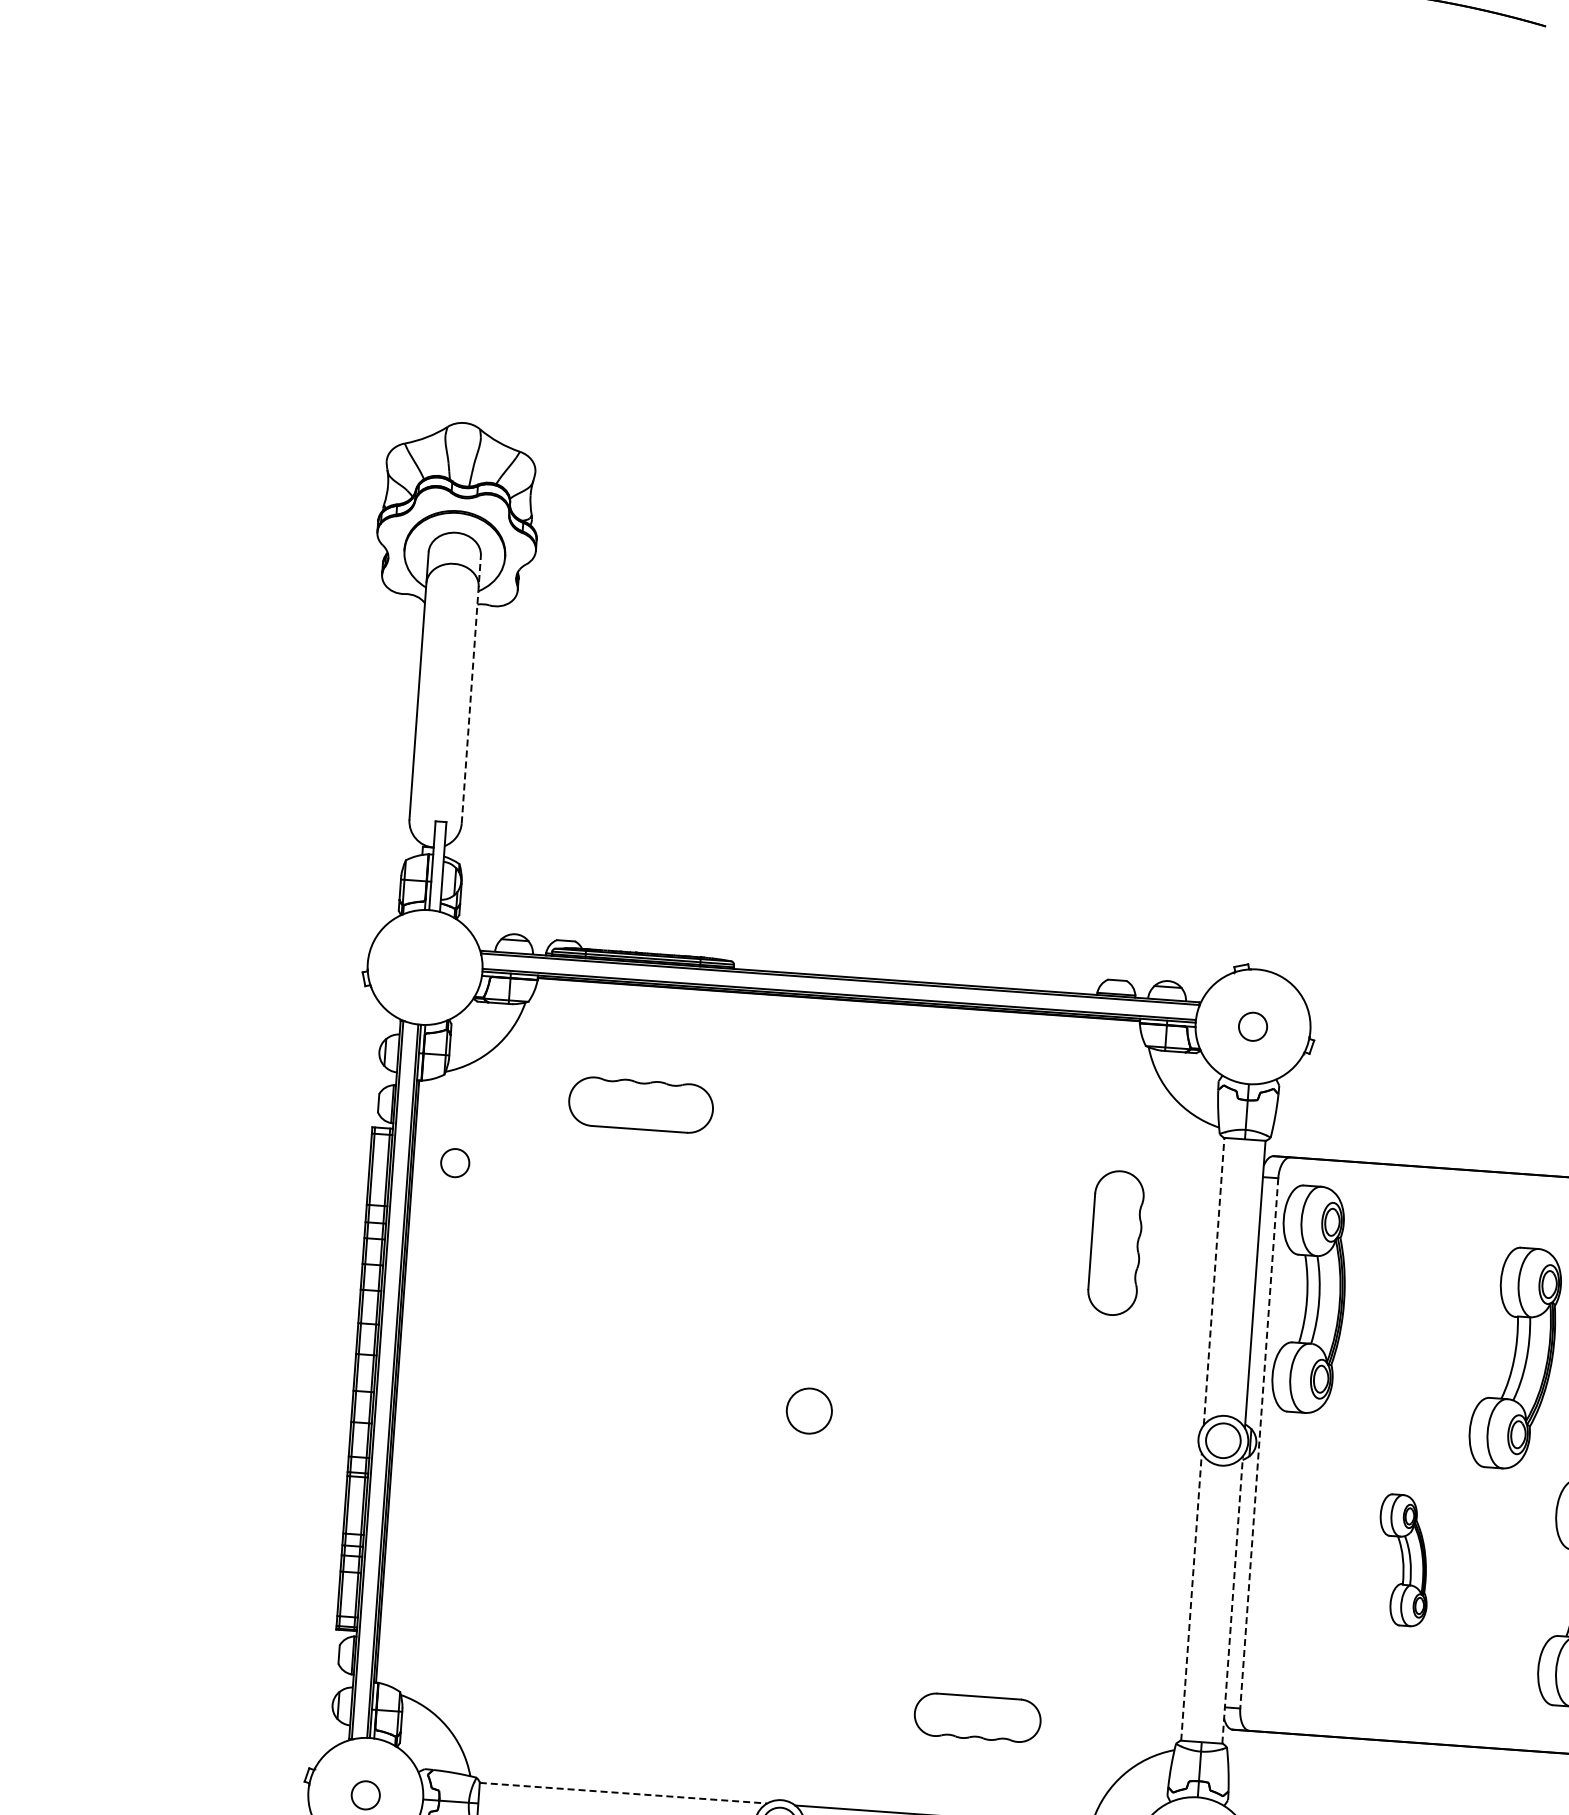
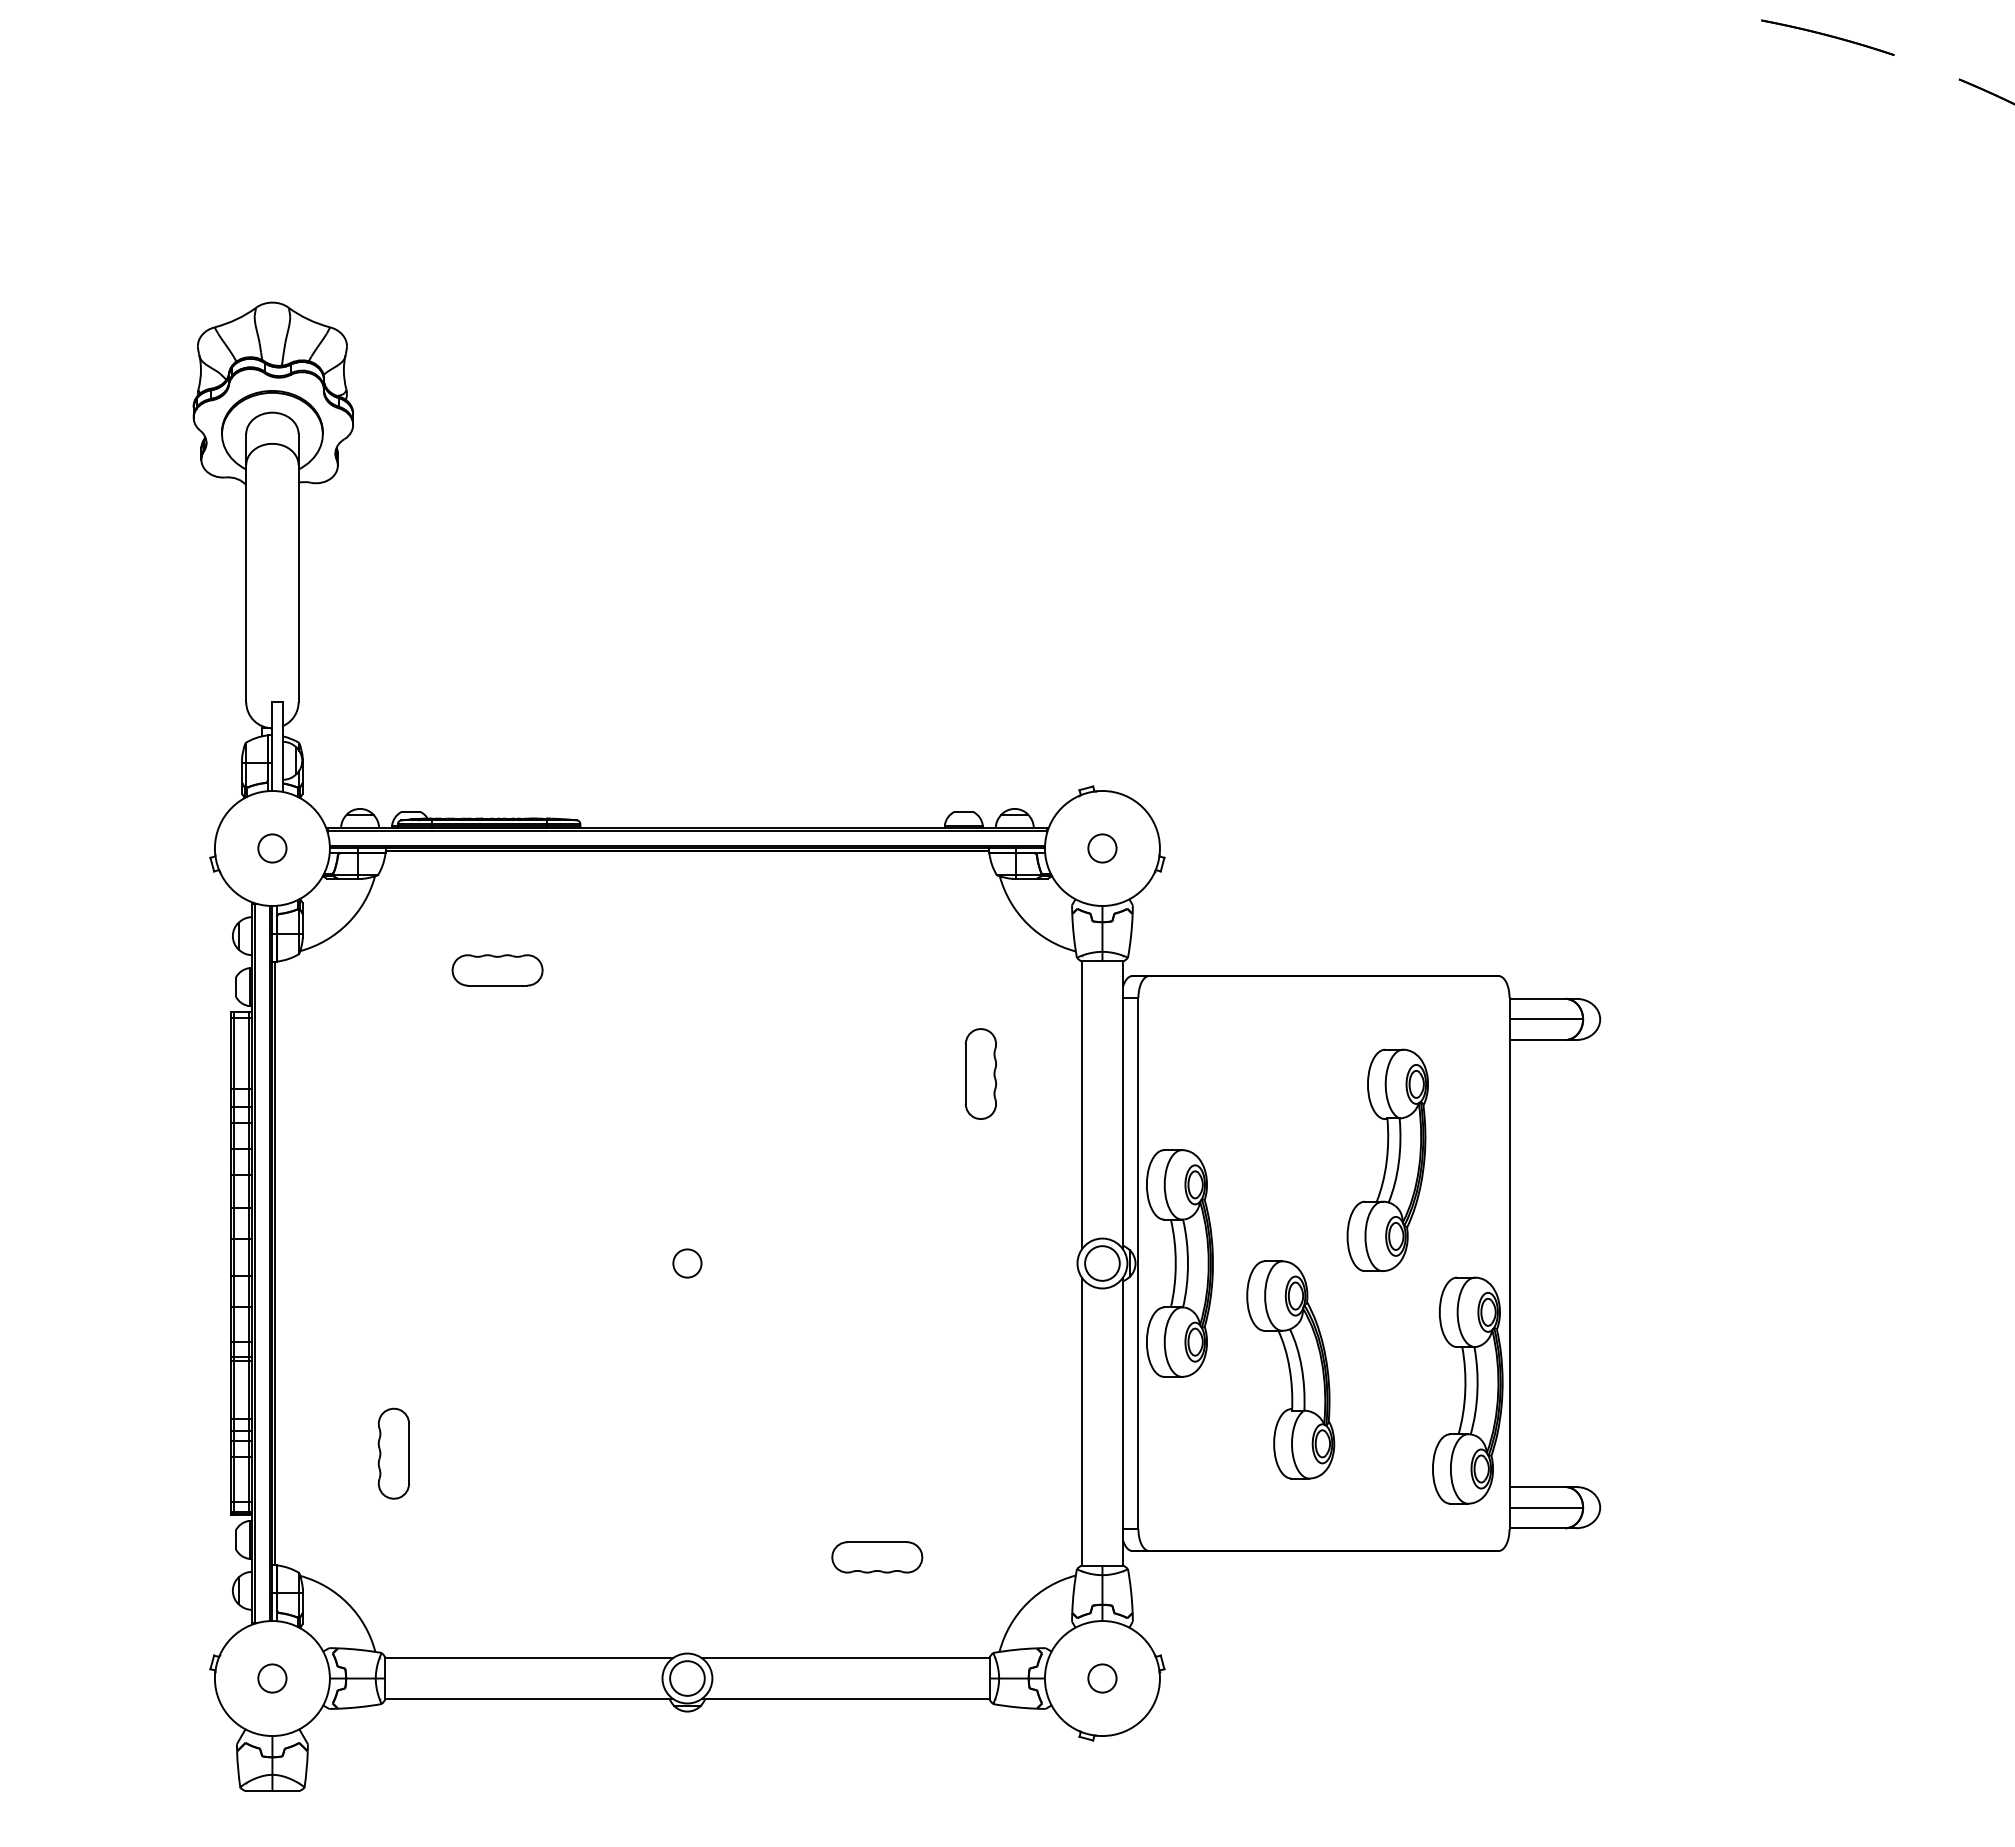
line: (471, 690) -> (298, 568), dashed -> solid
part: (640, 1105) -> (497, 970), size x0.62
circle: (455, 1163) -> (272, 848), moved
part: (1115, 1242) -> (980, 1073), size x0.62
line: (1213, 1280) -> (1081, 1104), dashed -> solid
part: (1310, 1299) -> (1179, 1263), moved
circle: (809, 1411) -> (687, 1263), size x0.62
line: (1259, 1443) -> (1138, 1263), dashed -> solid
part: (1403, 1559) -> (1290, 1369), size x1.67
part: (502, 1579) -> (393, 1453), added
line: (1191, 1596) -> (1081, 1421), dashed -> solid
line: (1233, 1599) -> (1123, 1421), dashed -> solid
part: (977, 1717) -> (877, 1557), size x0.71
line: (623, 1792) -> (529, 1657), dashed -> solid

